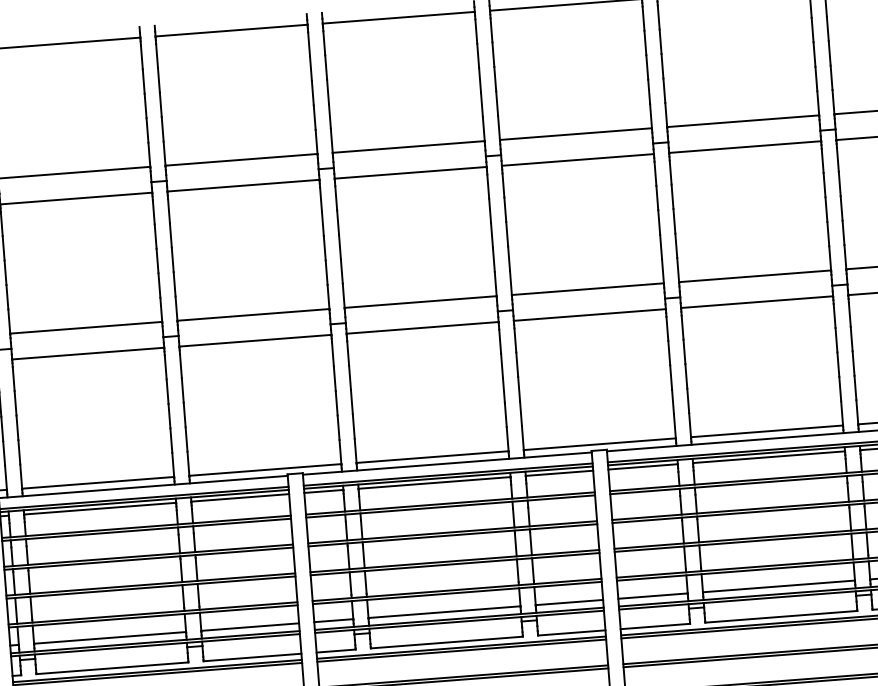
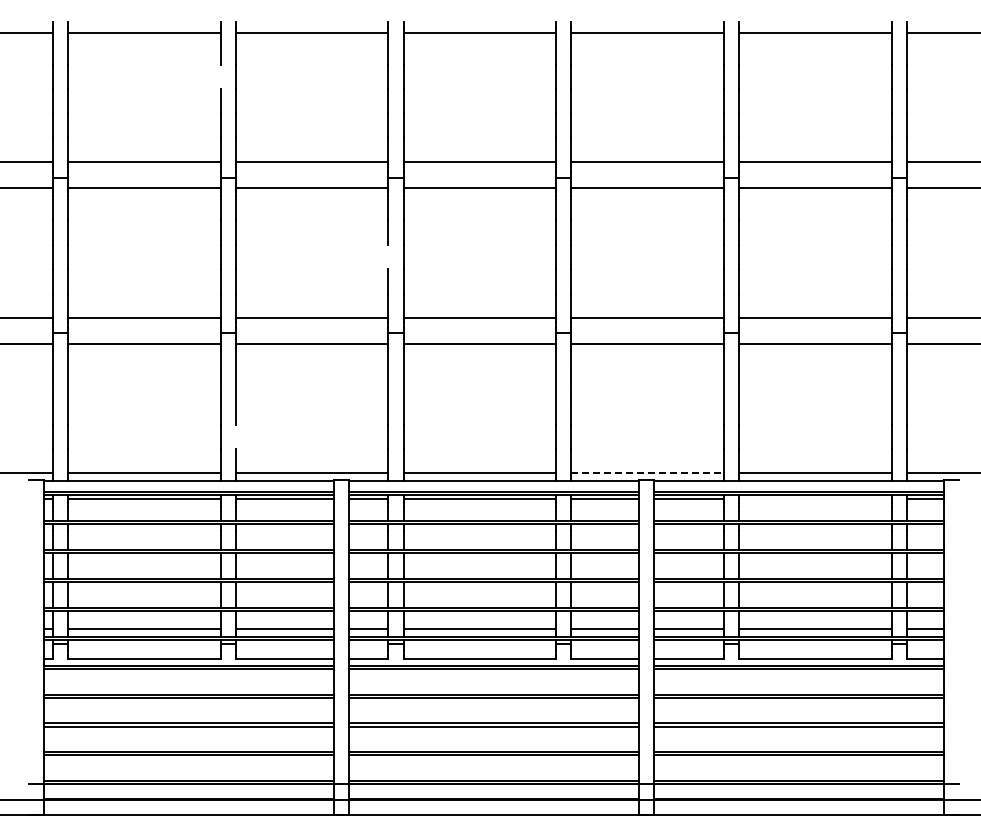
line: (143, 81) -> (220, 76), removed
line: (324, 247) -> (388, 256), removed
line: (186, 439) -> (235, 436), removed
line: (600, 444) -> (648, 473), solid -> dashed
line: (769, 457) -> (815, 499), removed

